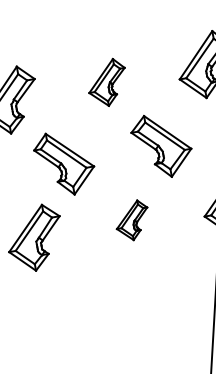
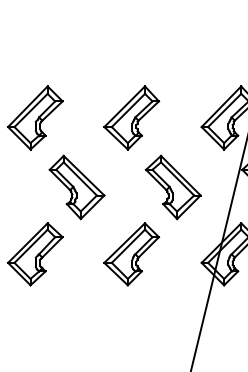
part: (107, 82) -> (131, 117), size x1.43
part: (132, 221) -> (131, 254), size x1.67

